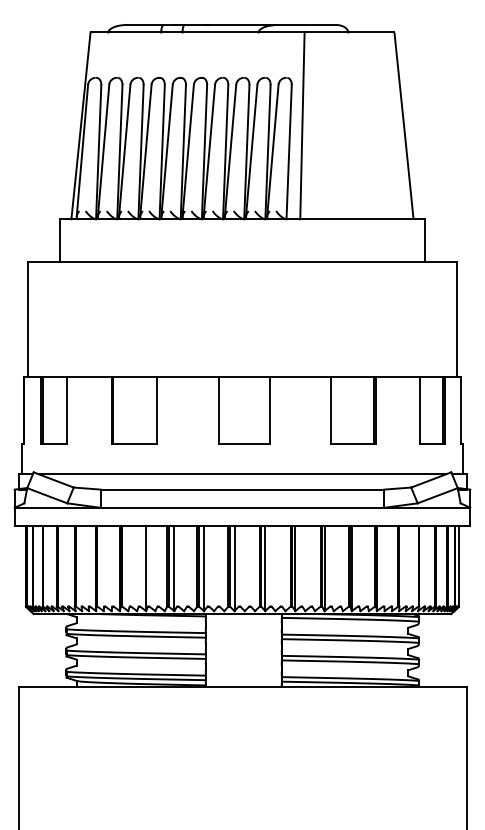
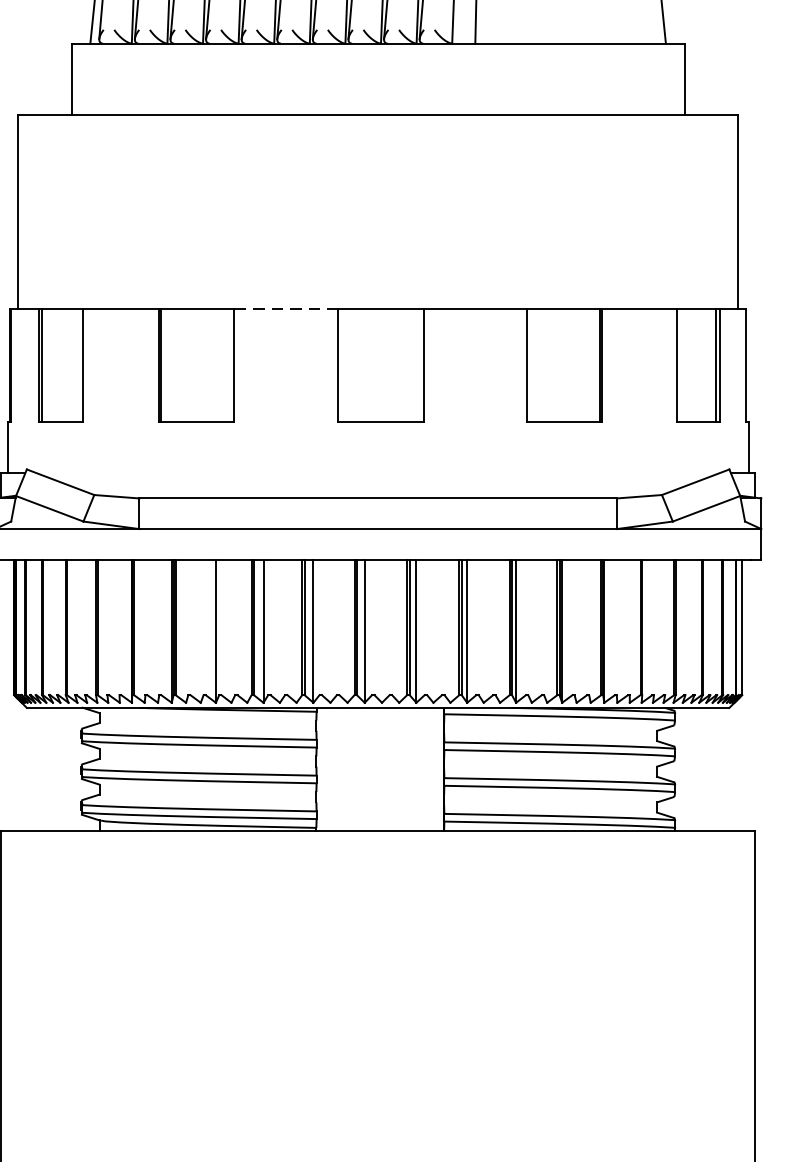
line: (187, 377) -> (285, 309), solid -> dashed
line: (242, 474) -> (378, 473), removed

